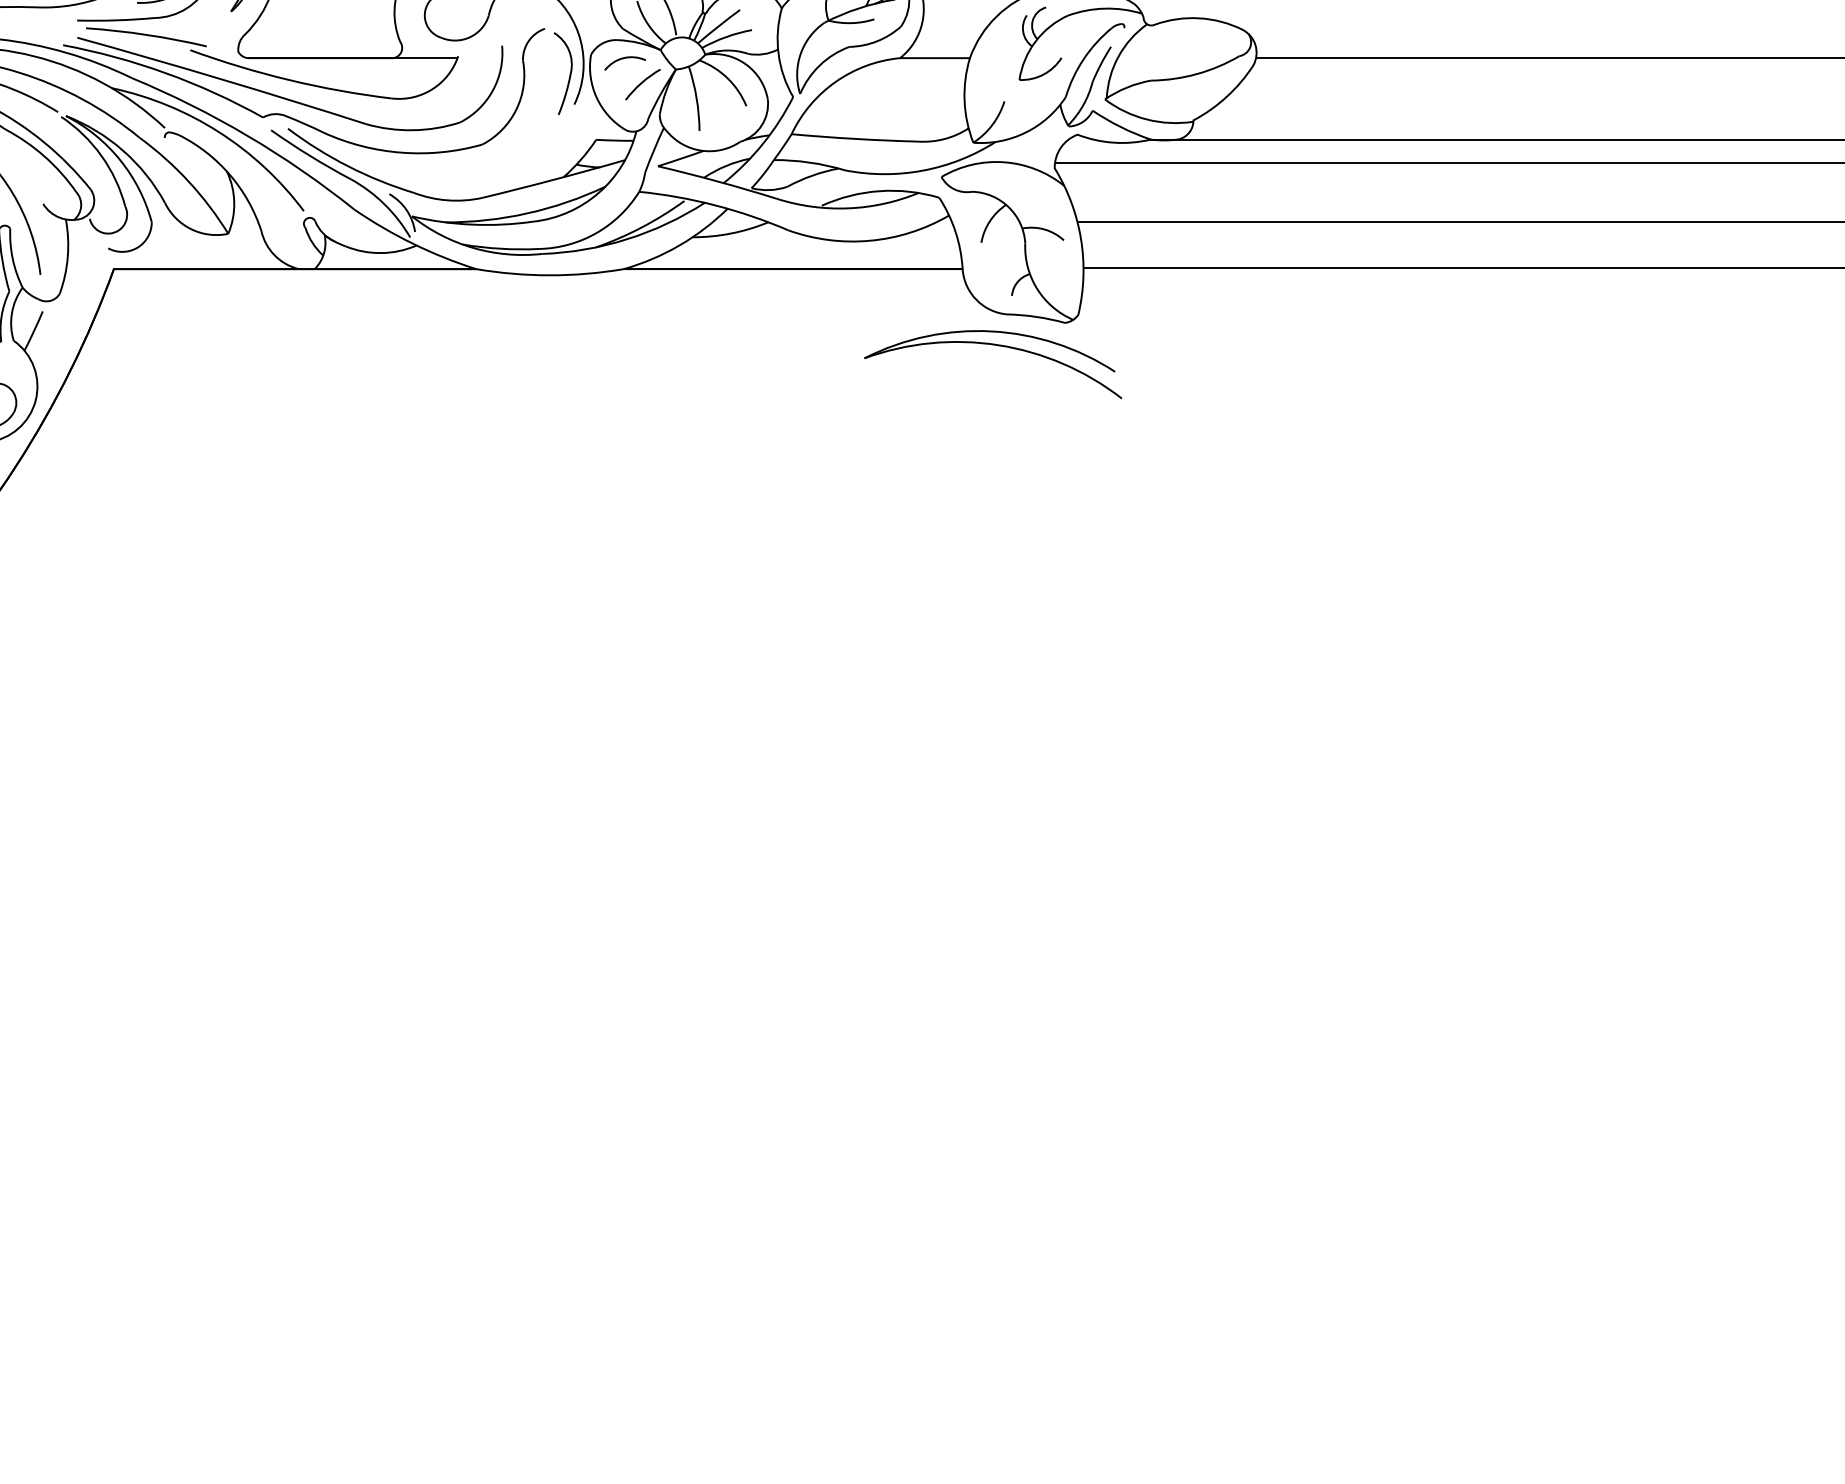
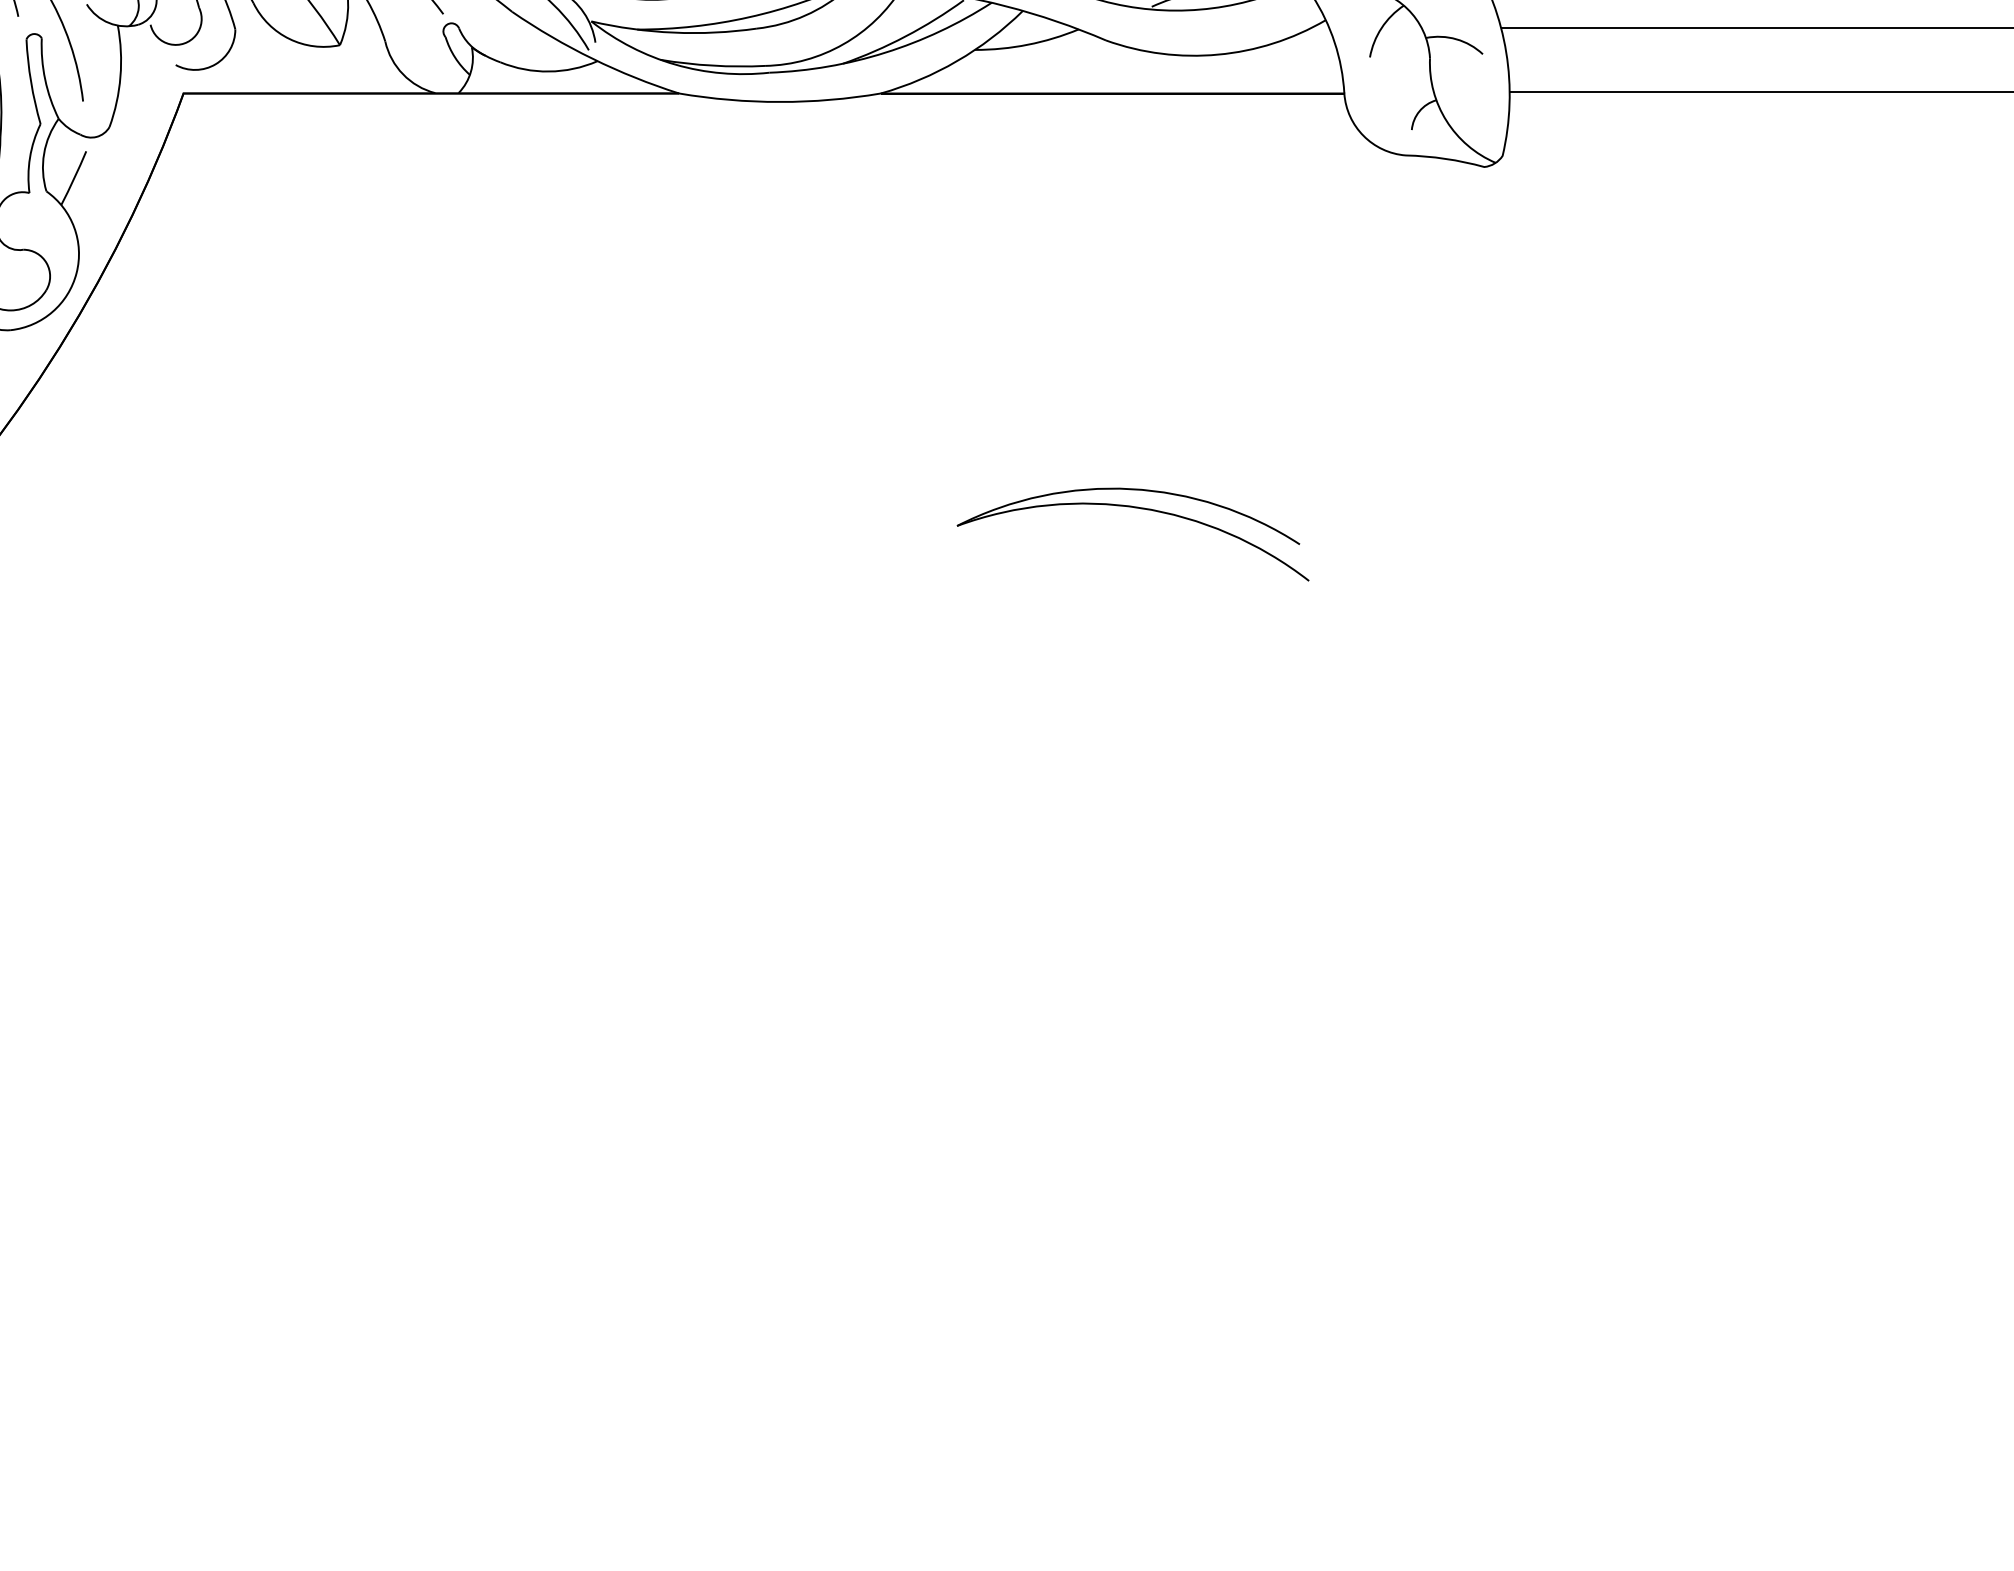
part: (998, 346) -> (1140, 509), moved

